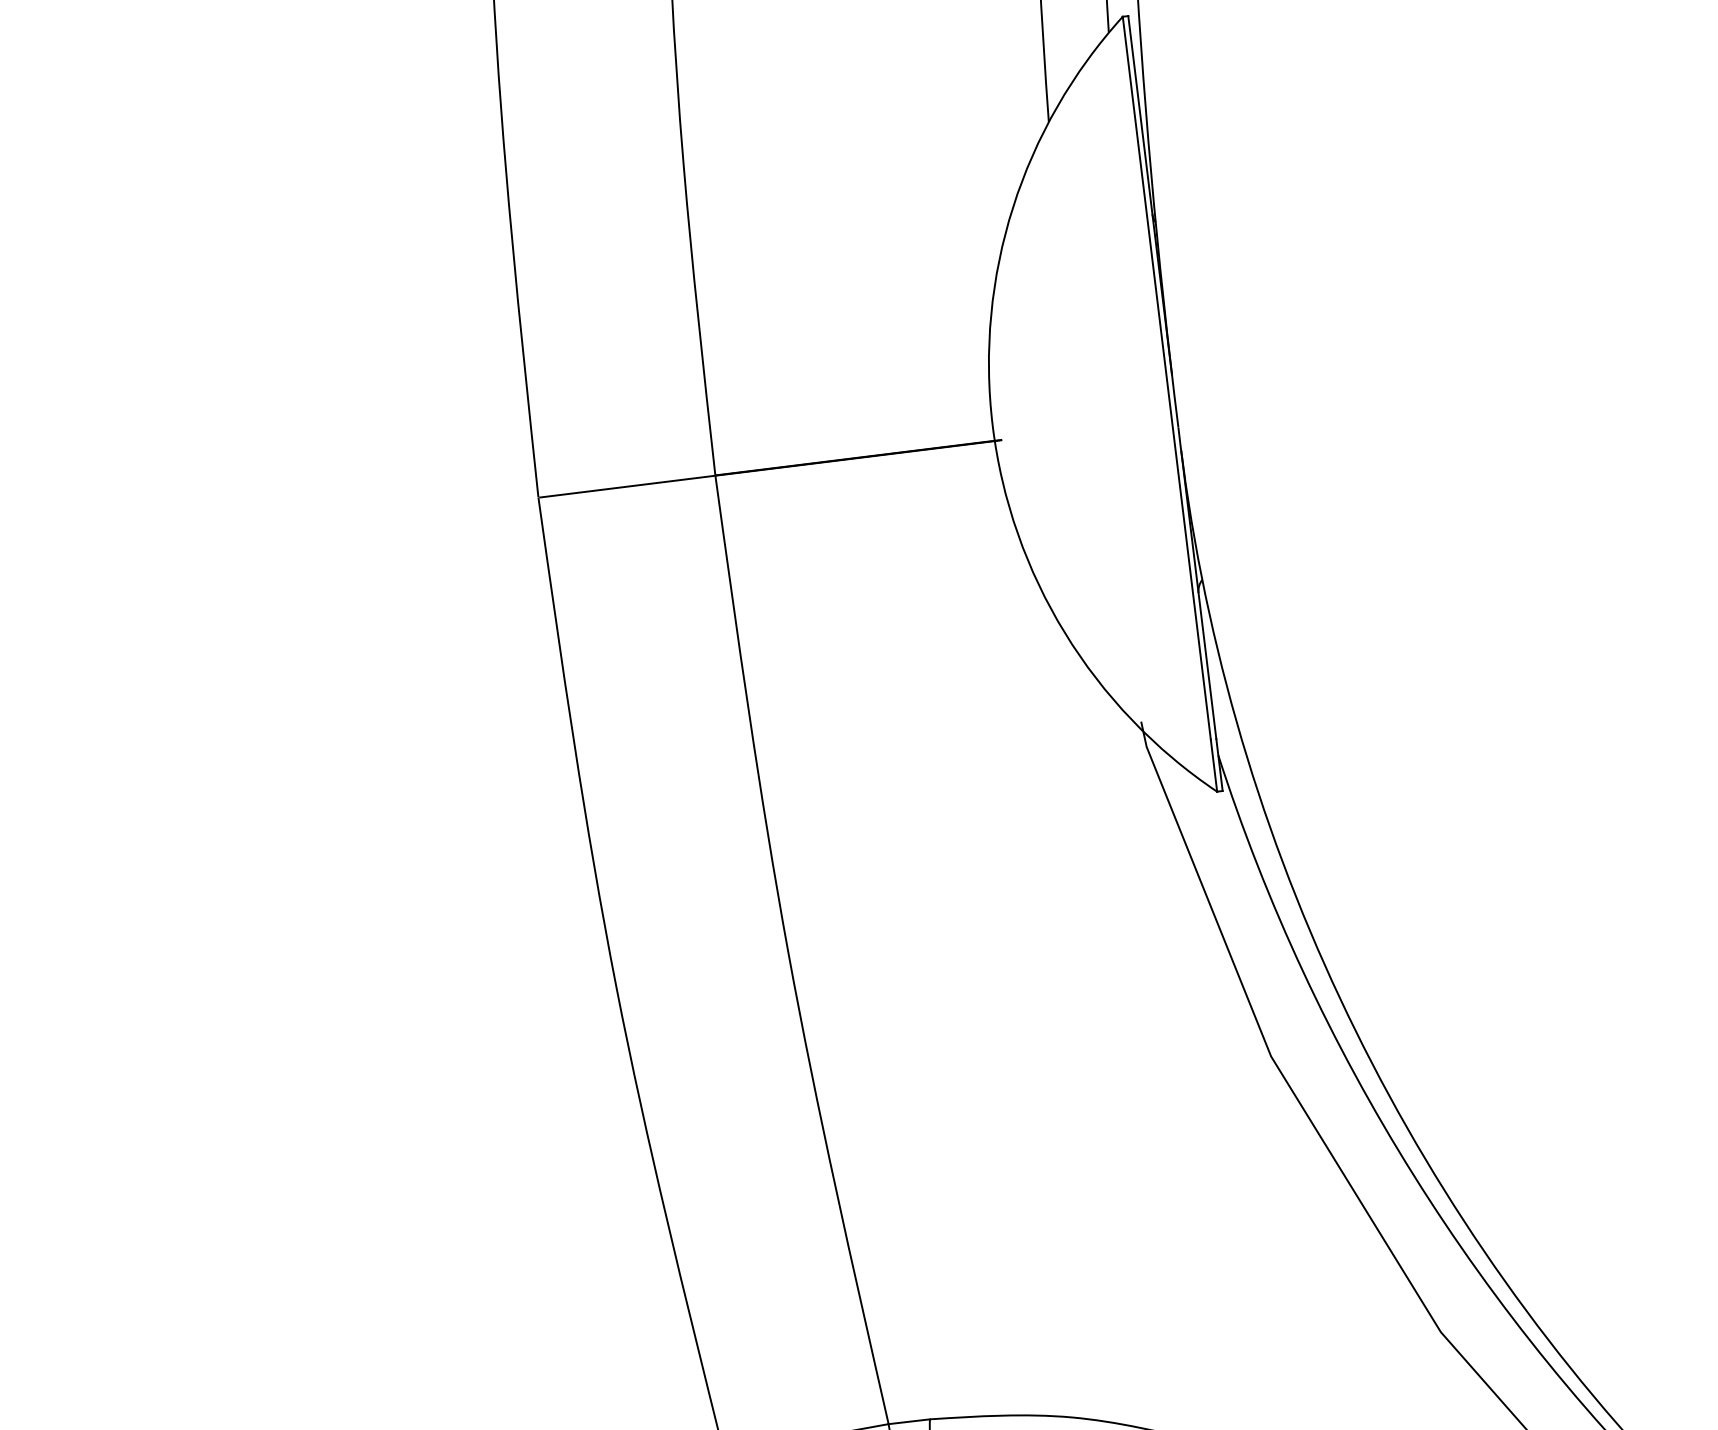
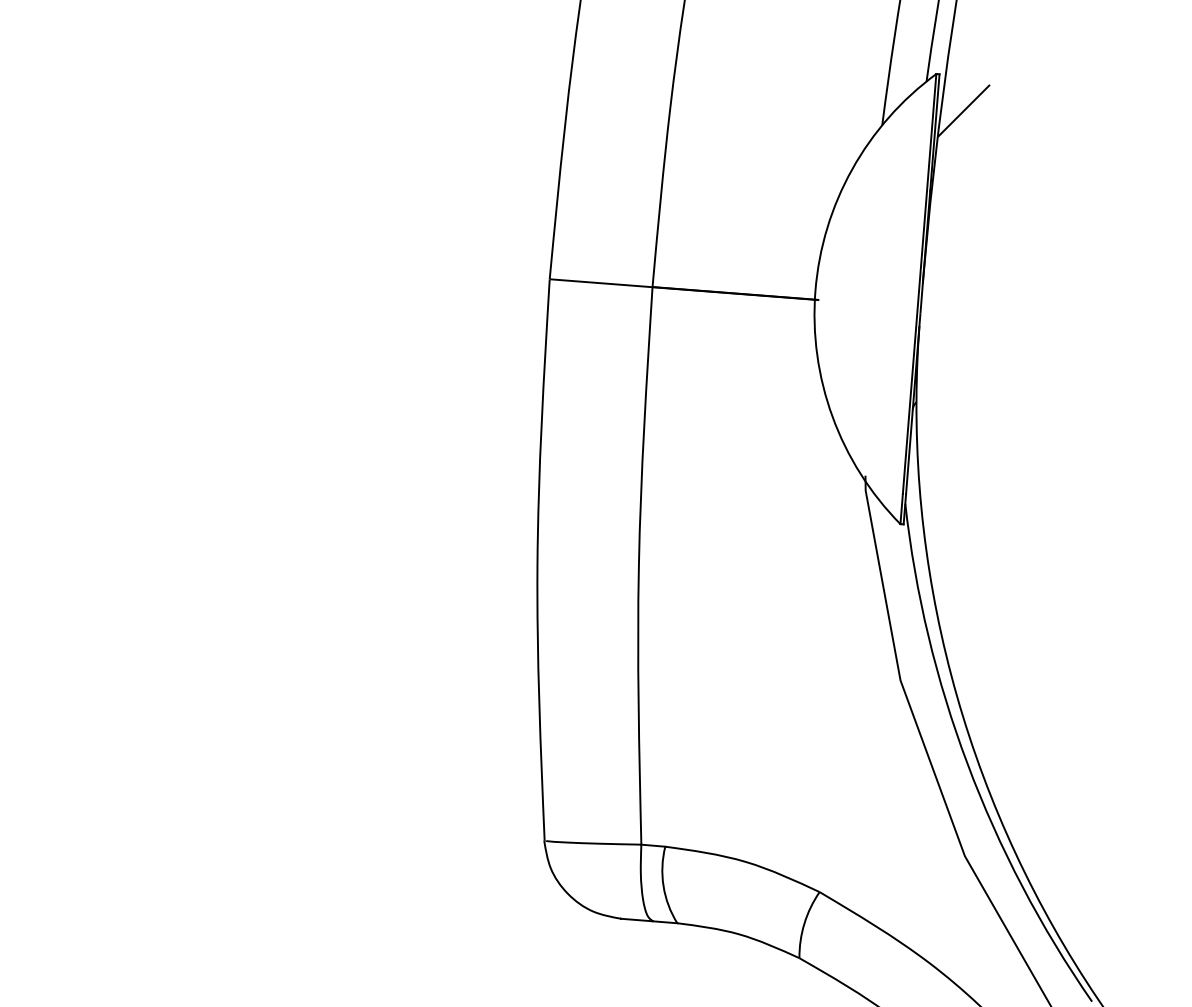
hatch: (1181, 69) -> (963, 110), added

